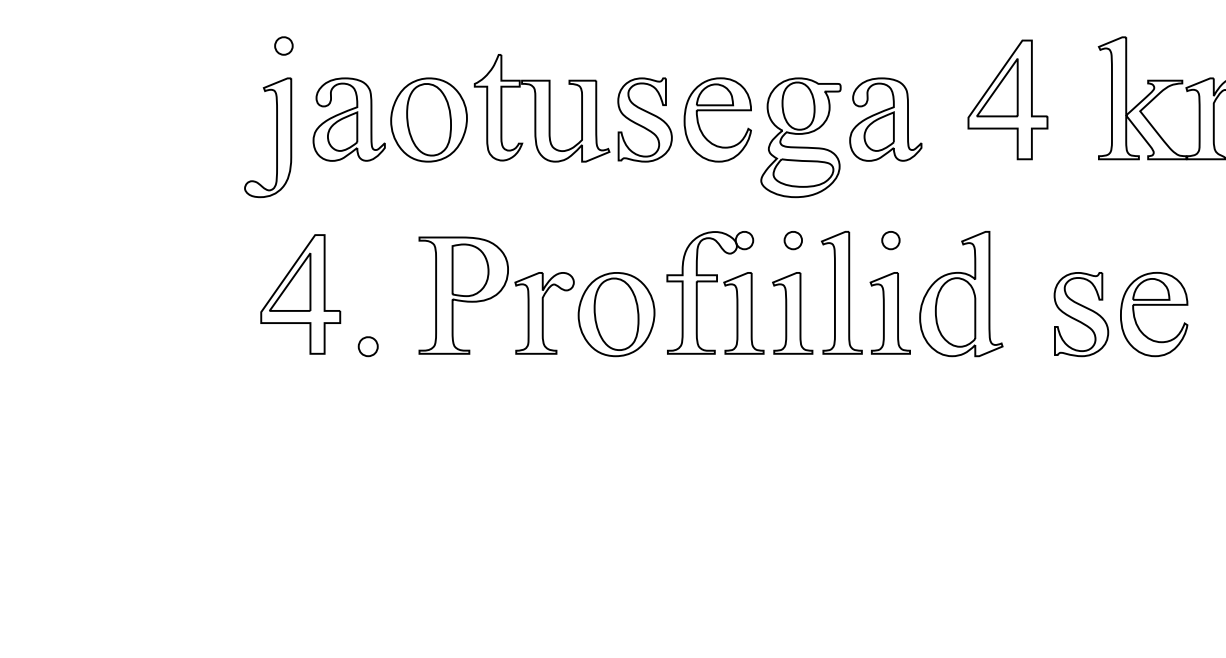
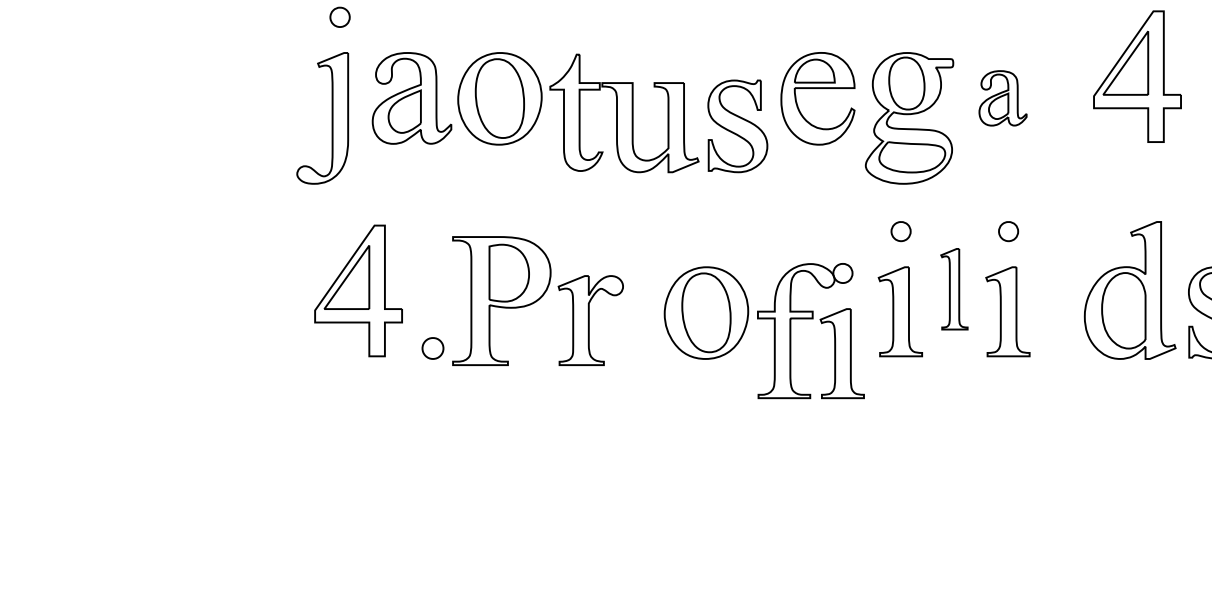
part: (581, 108) -> (667, 113), moved
part: (885, 119) -> (1002, 98), size x0.6
part: (715, 282) -> (810, 319), moved
part: (841, 292) -> (954, 288), size x0.6
part: (961, 294) -> (1130, 291), moved
part: (496, 295) -> (537, 300), moved

